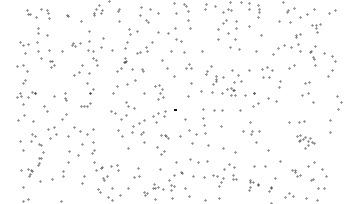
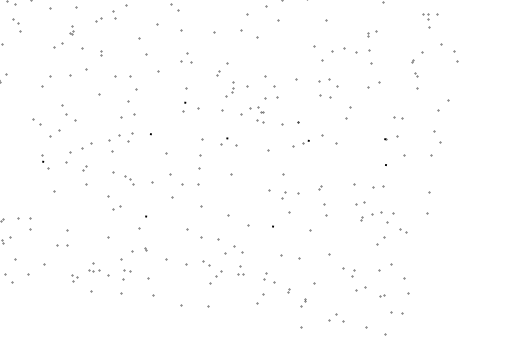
part: (286, 44) -> (349, 47), moved
part: (234, 48) -> (248, 34), moved
part: (329, 57) -> (448, 53), moved
part: (158, 91) -> (124, 95), size x1.67
part: (195, 94) -> (191, 110), size x0.62
part: (339, 102) -> (436, 143), moved
part: (273, 133) -> (323, 201), added
part: (164, 136) -> (124, 179), size x1.67
part: (305, 141) -> (380, 224), size x1.67
part: (198, 160) -> (201, 234), moved
part: (295, 173) -> (353, 280), size x1.67
part: (253, 184) -> (274, 289), size x1.67

